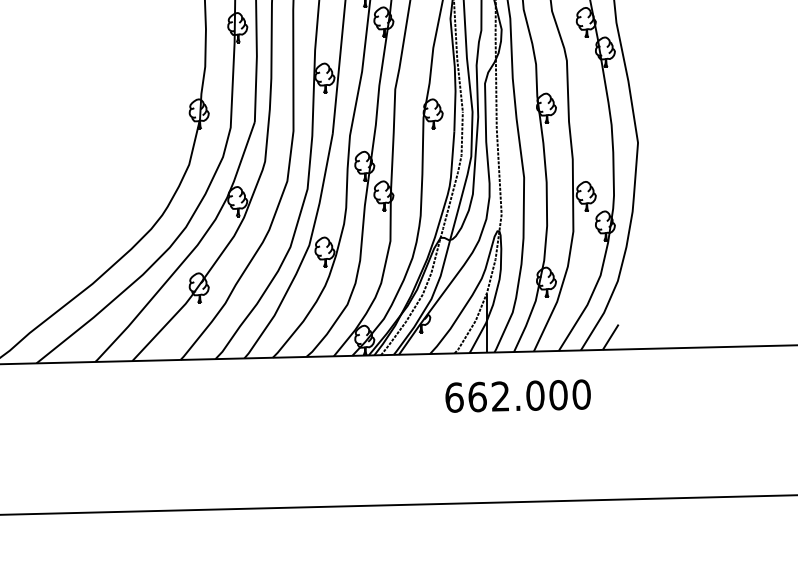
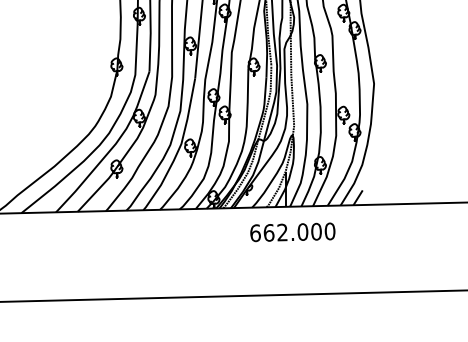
text: (517, 396) -> (292, 232), moved

